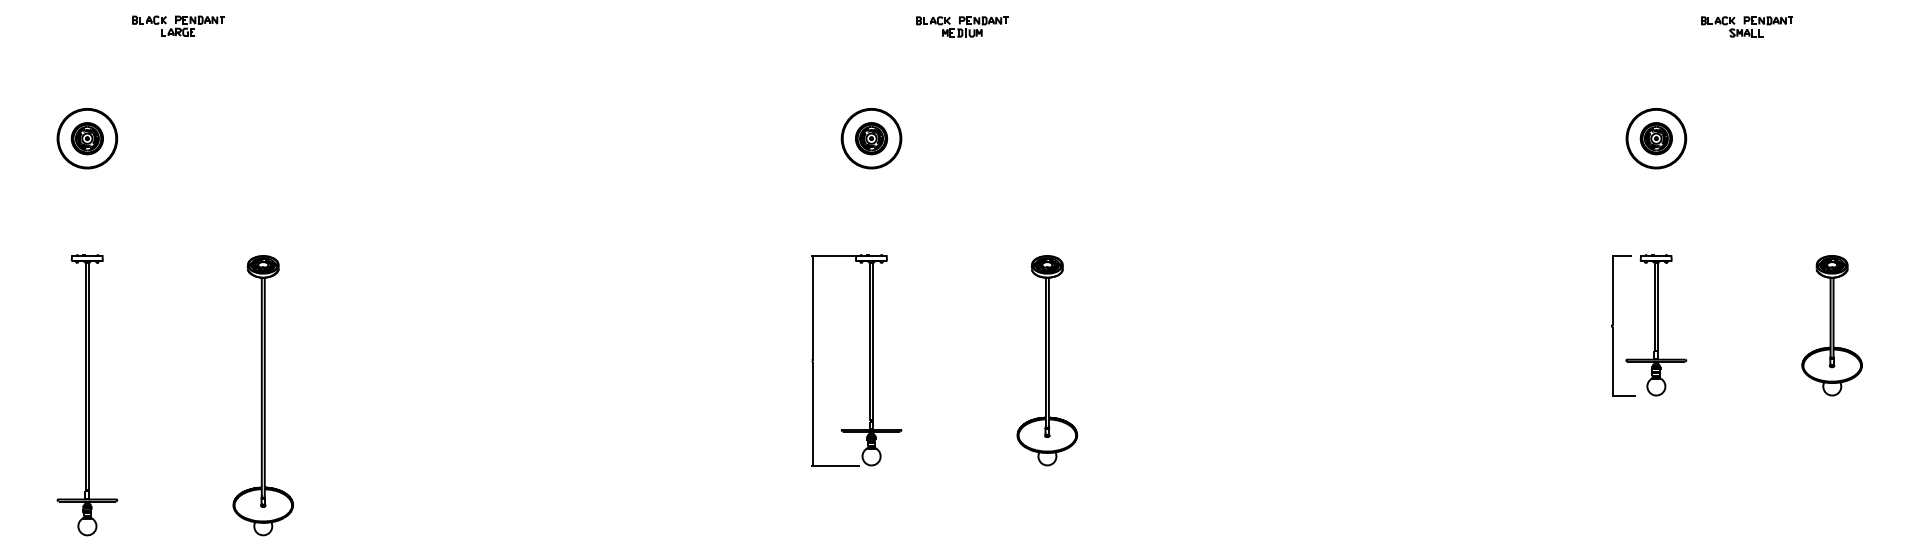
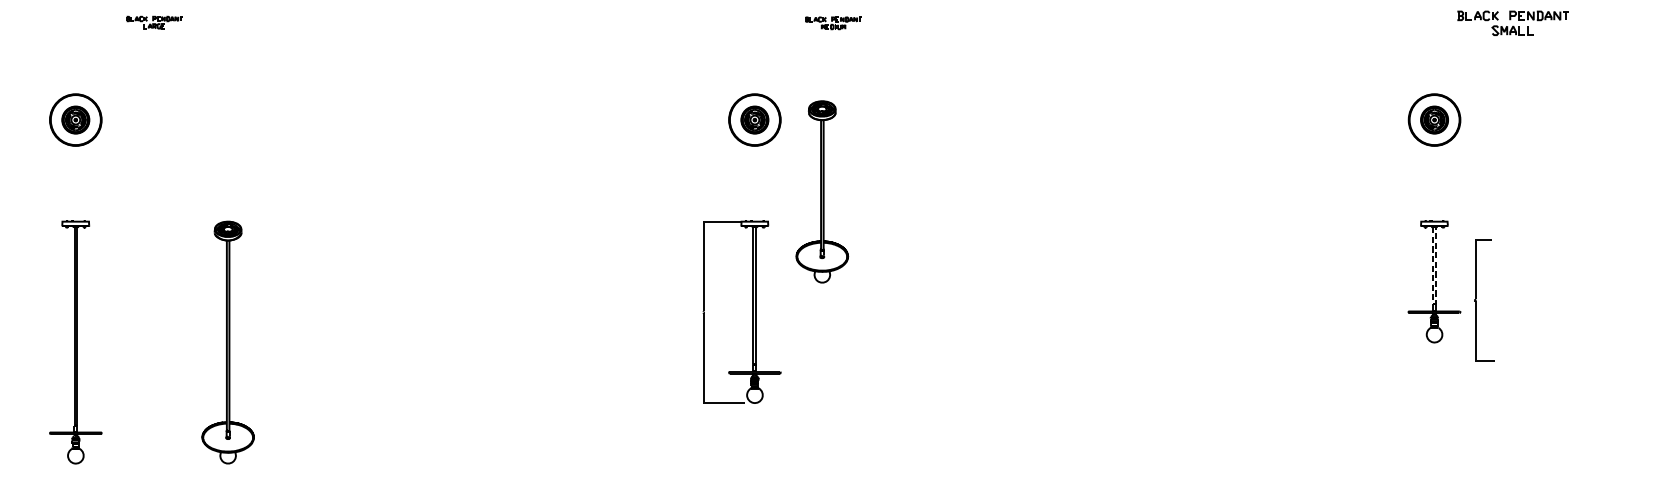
part: (178, 25) -> (154, 22), size x0.7
part: (962, 26) -> (833, 22), size x0.7
part: (1746, 26) -> (1512, 22), size x1.4
part: (1613, 325) -> (1476, 300), moved
part: (1831, 325) -> (1586, 281), removed
line: (1656, 350) -> (1434, 303), solid -> dashed
part: (1047, 360) -> (822, 191), moved

